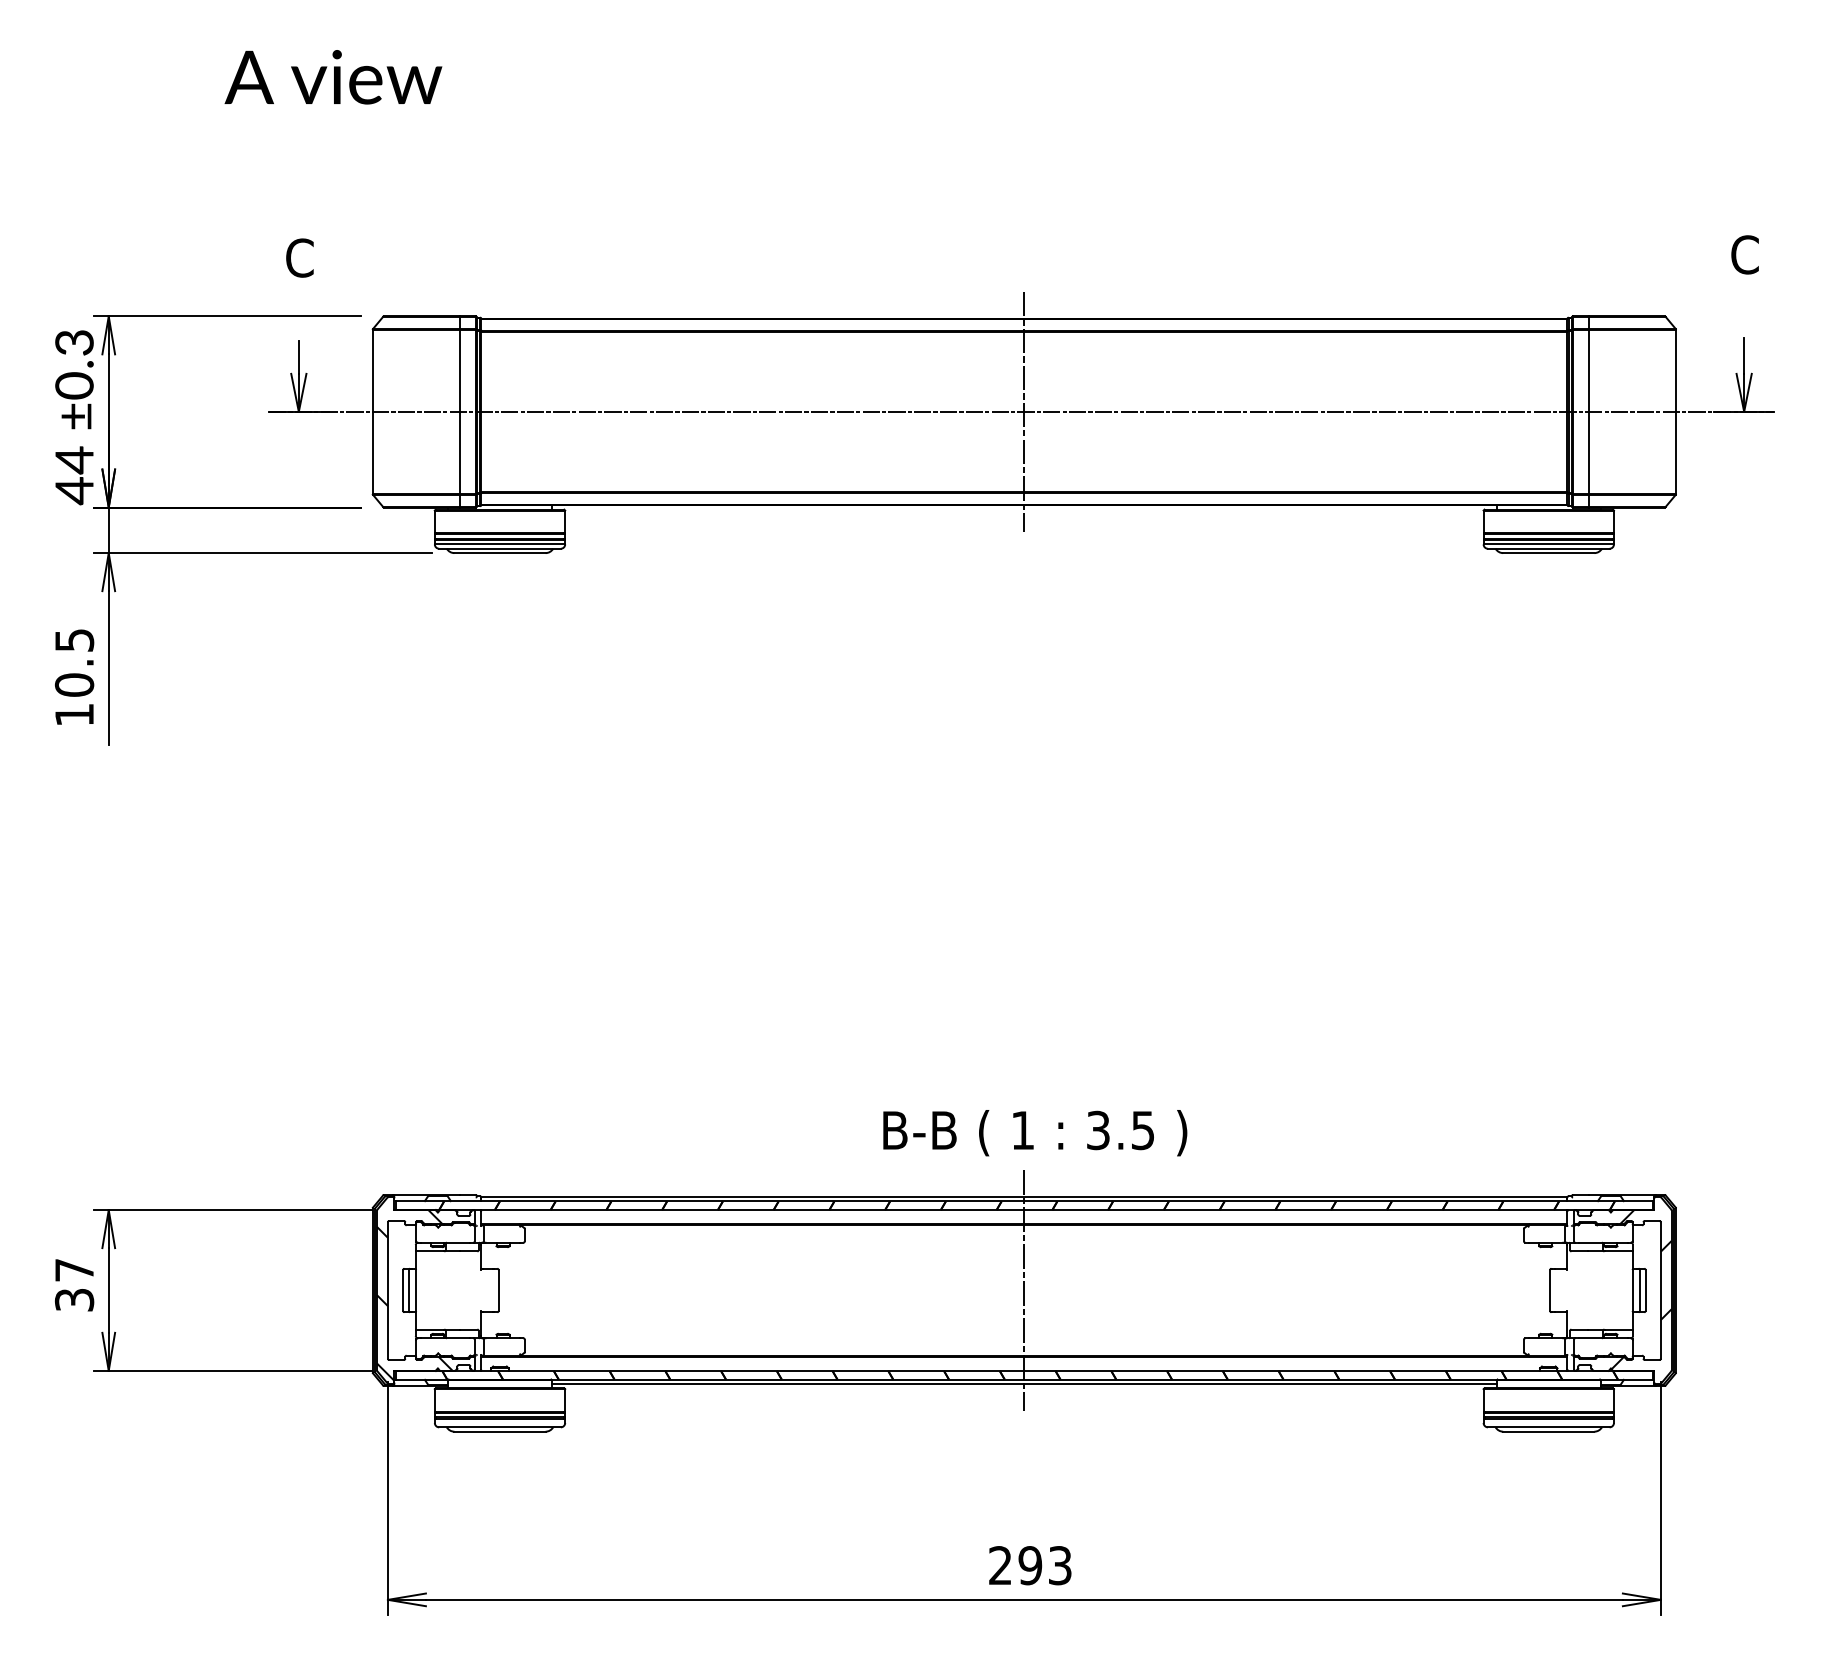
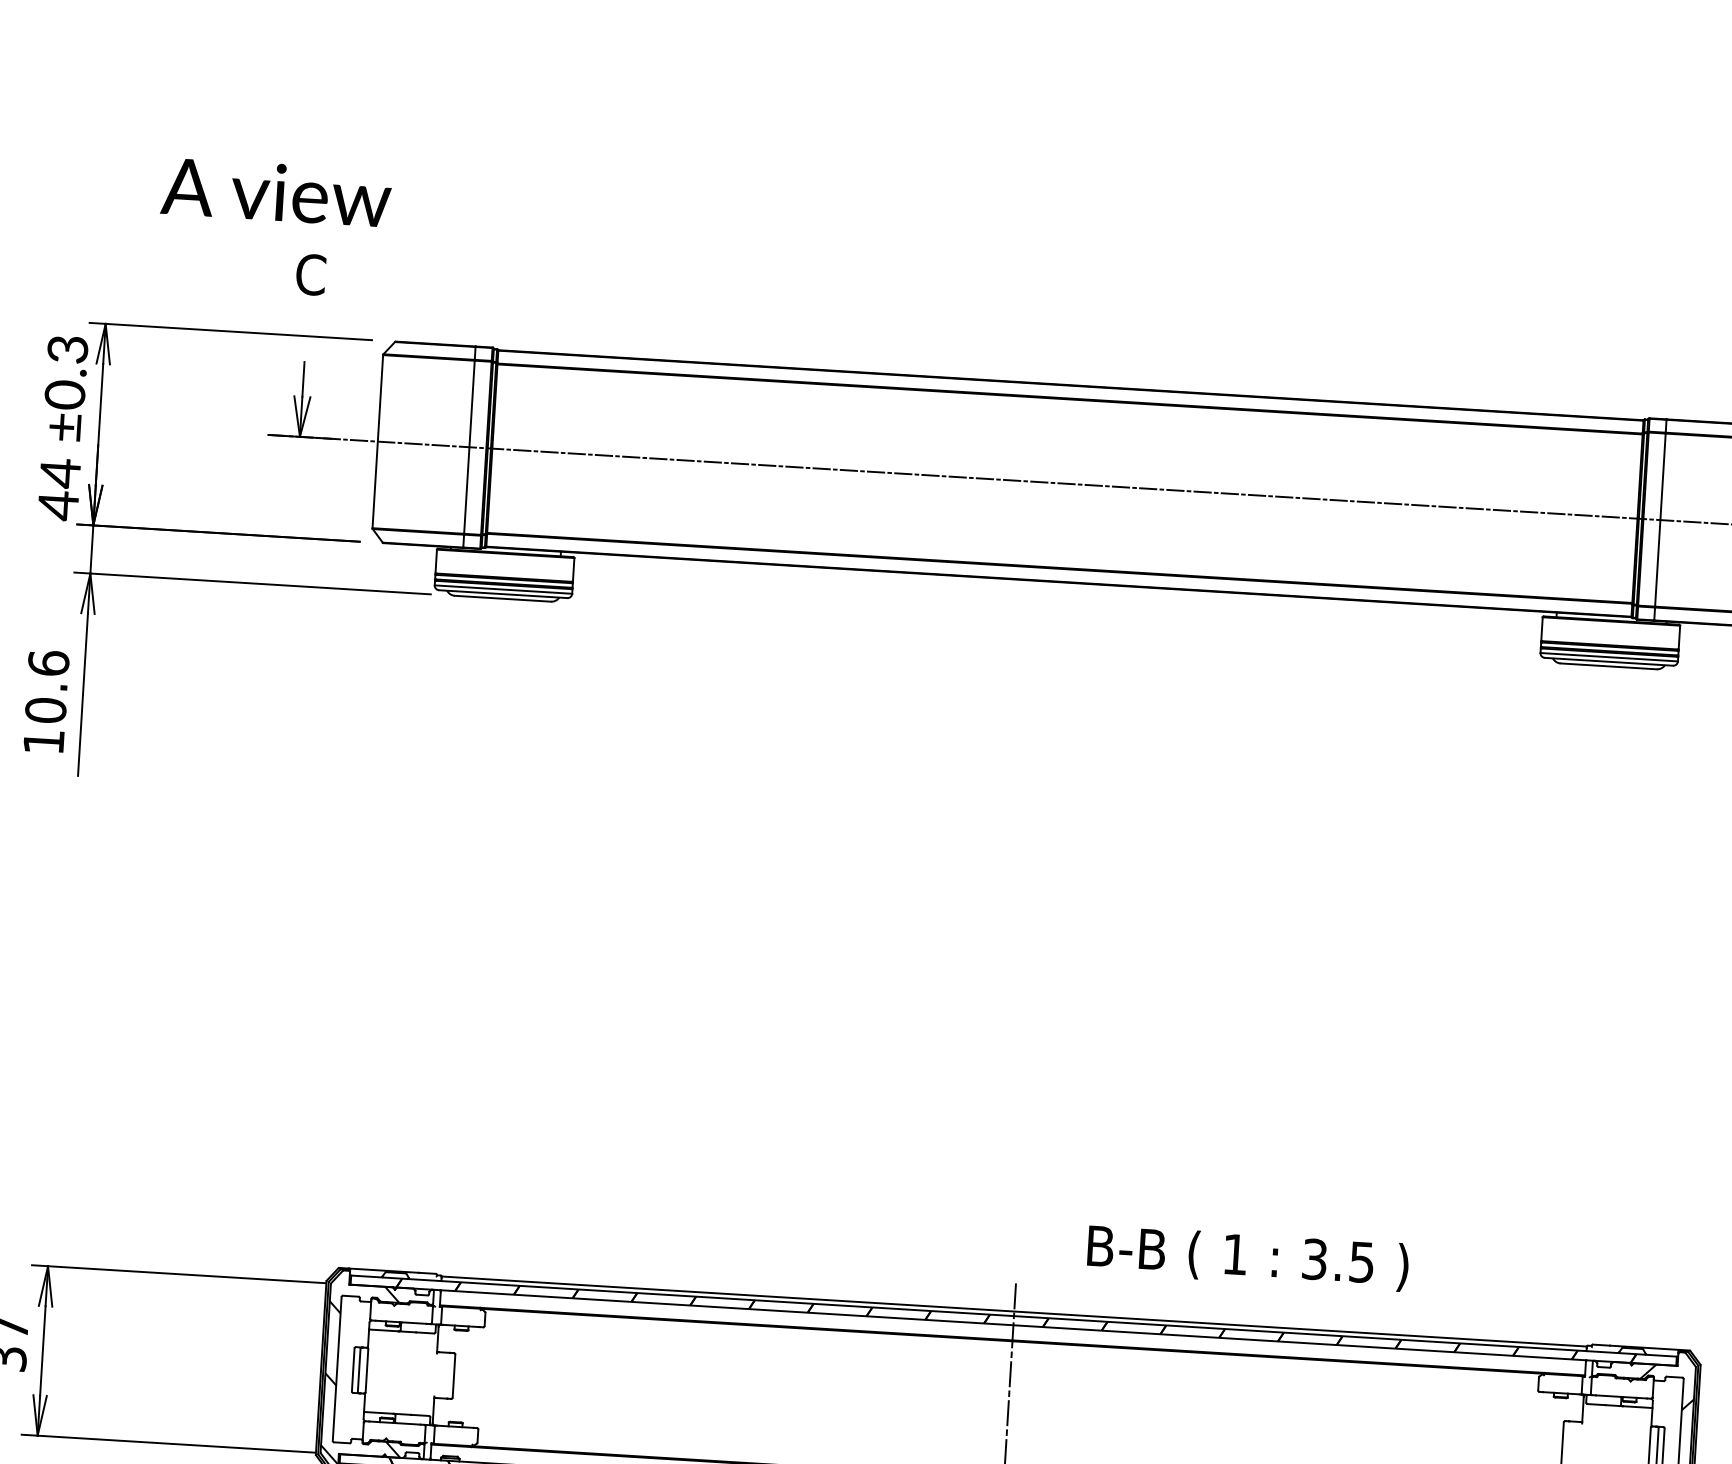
text: (333, 77) -> (276, 192), moved
line: (1024, 411) -> (1065, 483), removed
text: (74, 639) -> (48, 662), 10.5 -> 10.6
text: (1035, 1133) -> (1248, 1258), moved

